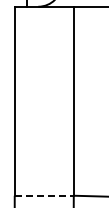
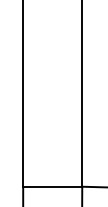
line: (44, 195) -> (52, 186), dashed -> solid

